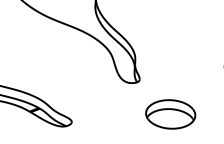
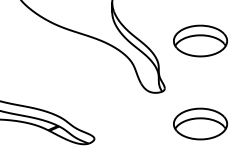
part: (175, 37) -> (200, 40), added

